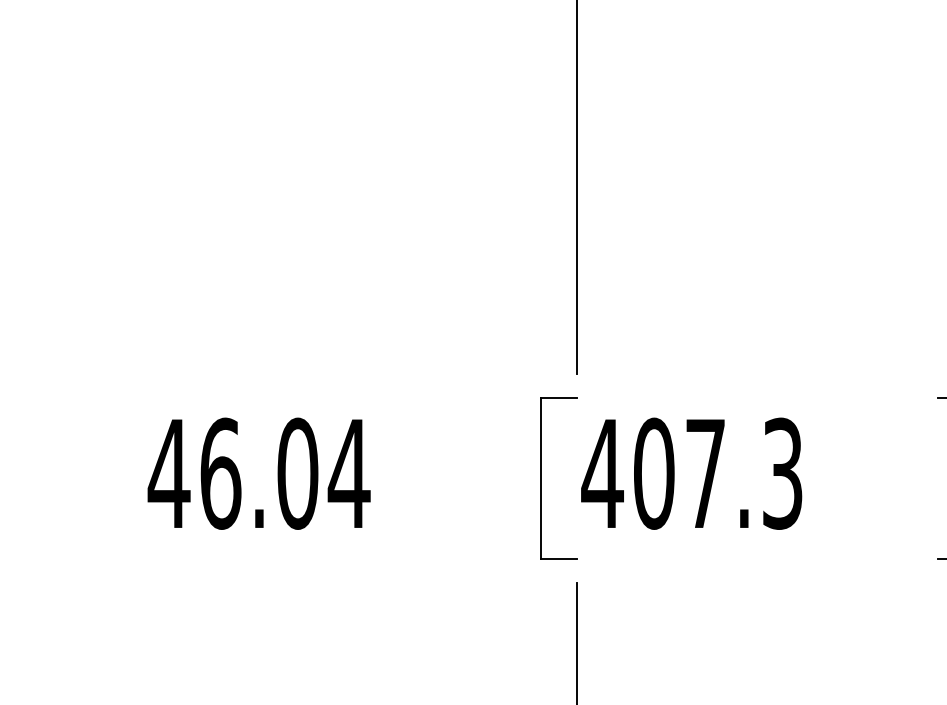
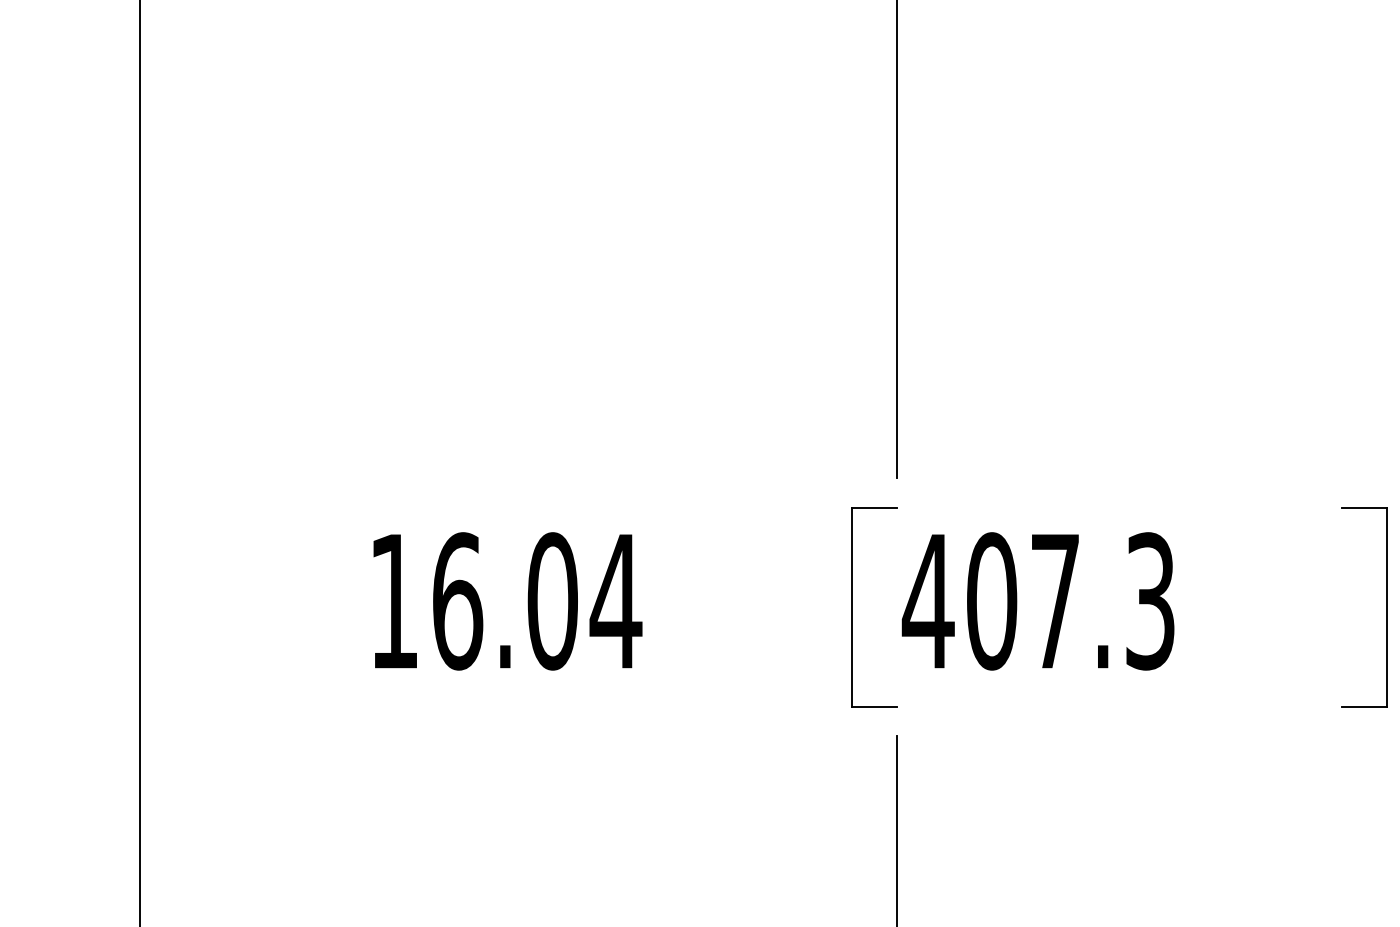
text: (168, 473) -> (393, 601), 46.04 -> 16.04

